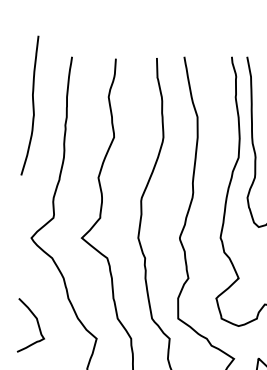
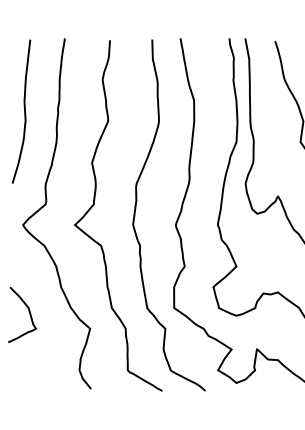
curve: (32, 105) -> (24, 111), moved

